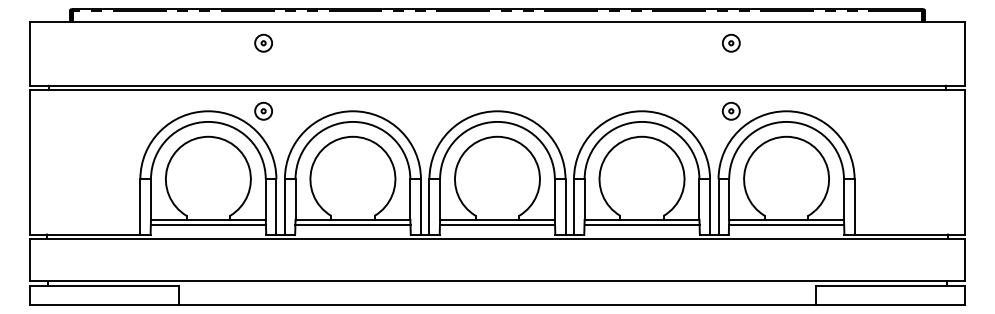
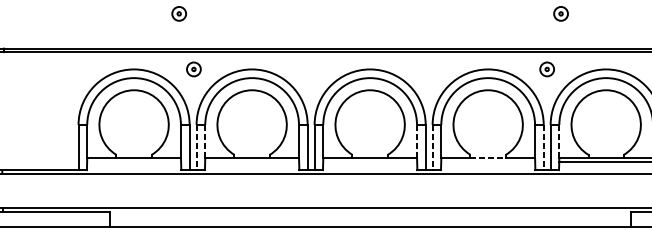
part: (263, 110) -> (193, 68), moved
part: (730, 110) -> (546, 68), moved
line: (554, 199) -> (416, 141), solid -> dashed
line: (295, 200) -> (205, 142), solid -> dashed
line: (729, 200) -> (559, 142), solid -> dashed
line: (284, 206) -> (196, 147), solid -> dashed
line: (574, 206) -> (433, 147), solid -> dashed
line: (710, 206) -> (544, 147), solid -> dashed
line: (642, 219) -> (488, 157), solid -> dashed
line: (207, 224) -> (133, 161), removed
line: (352, 224) -> (251, 161), removed
line: (497, 224) -> (370, 161), removed
line: (641, 224) -> (487, 161), removed

